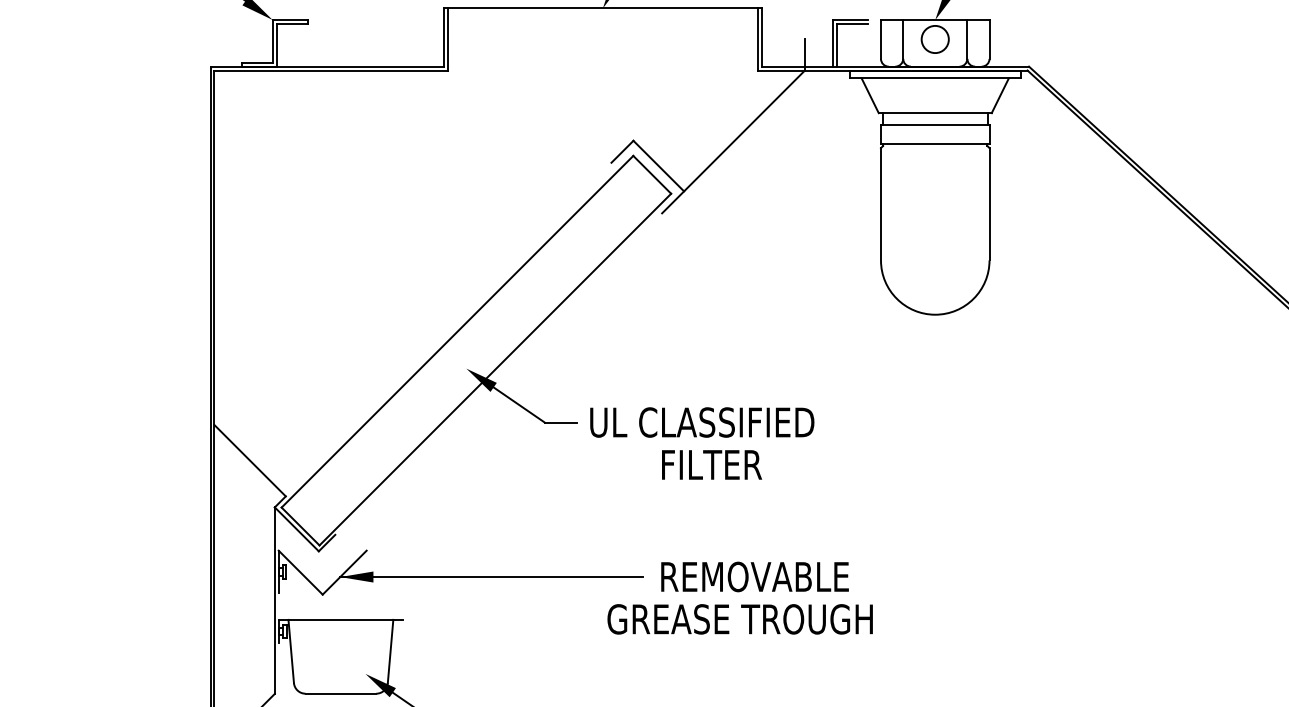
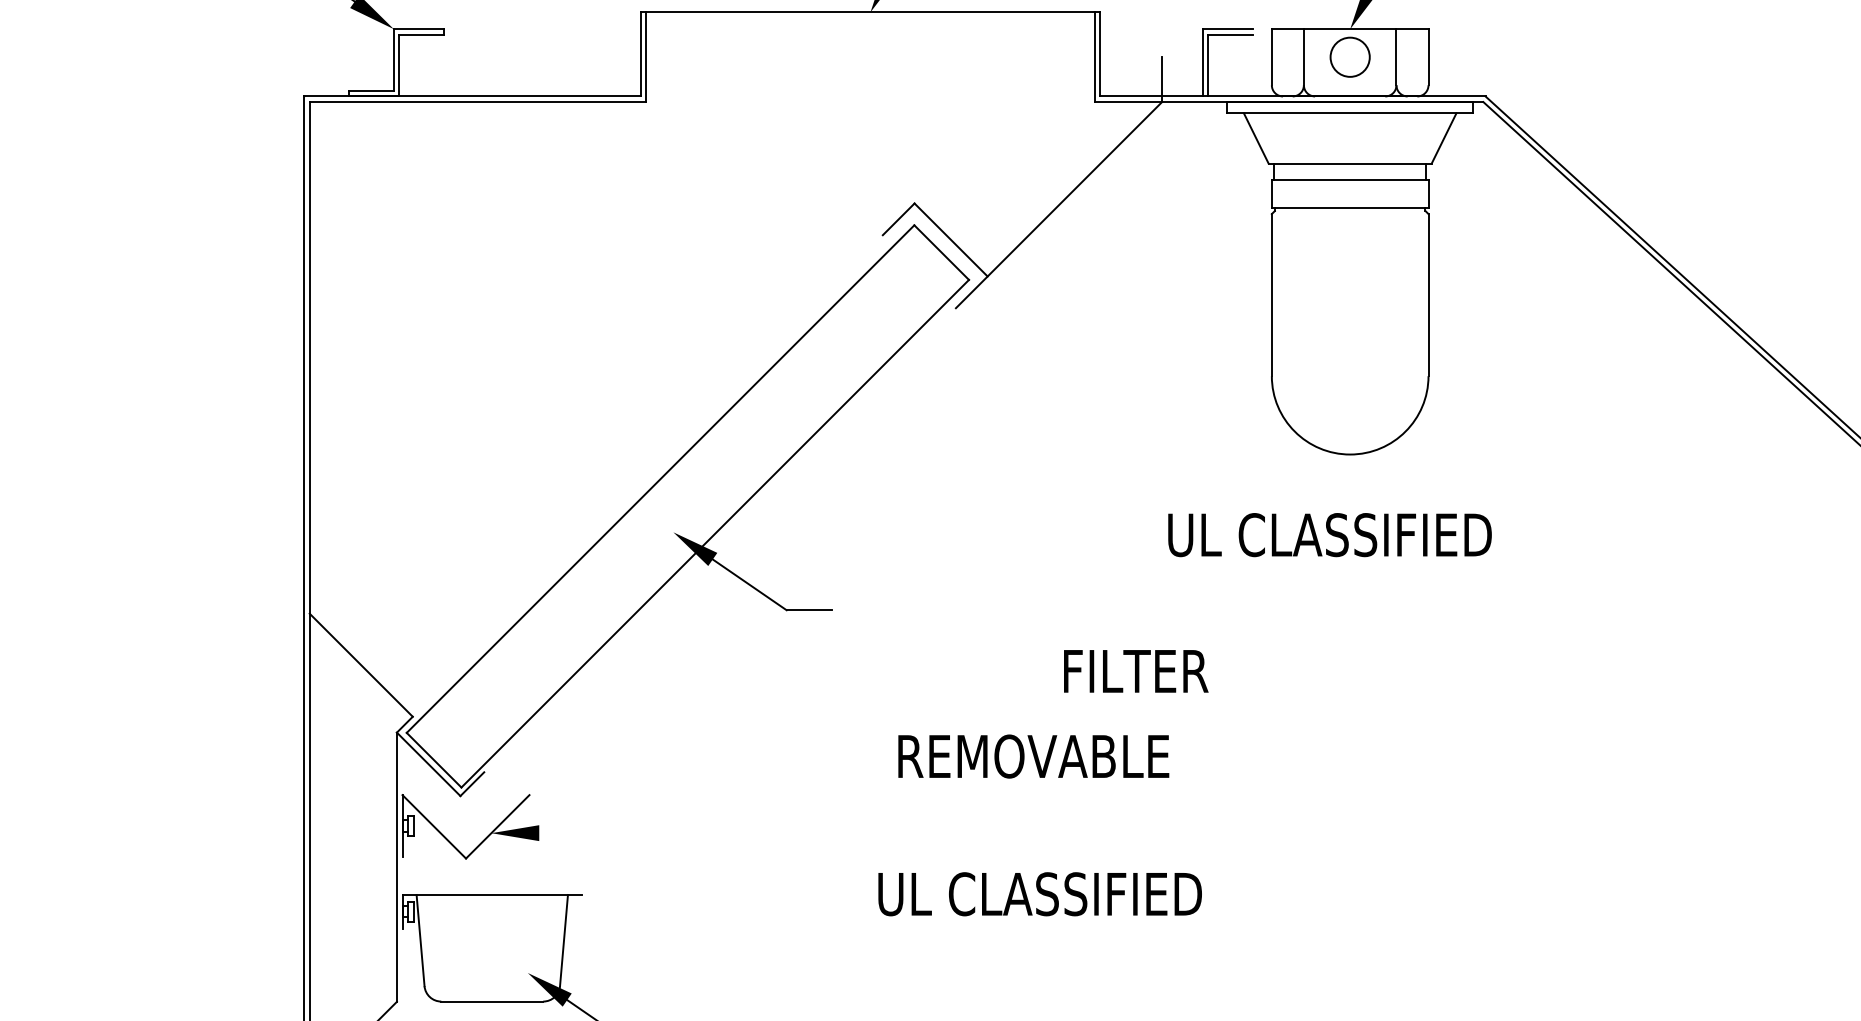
text: (702, 422) -> (1330, 535), moved
text: (712, 464) -> (1136, 670), moved
text: (754, 576) -> (1032, 755), moved
line: (491, 577) -> (709, 833), removed
text: (739, 619) -> (1067, 894), GREASE TROUGH -> UL CLASSIFIED

